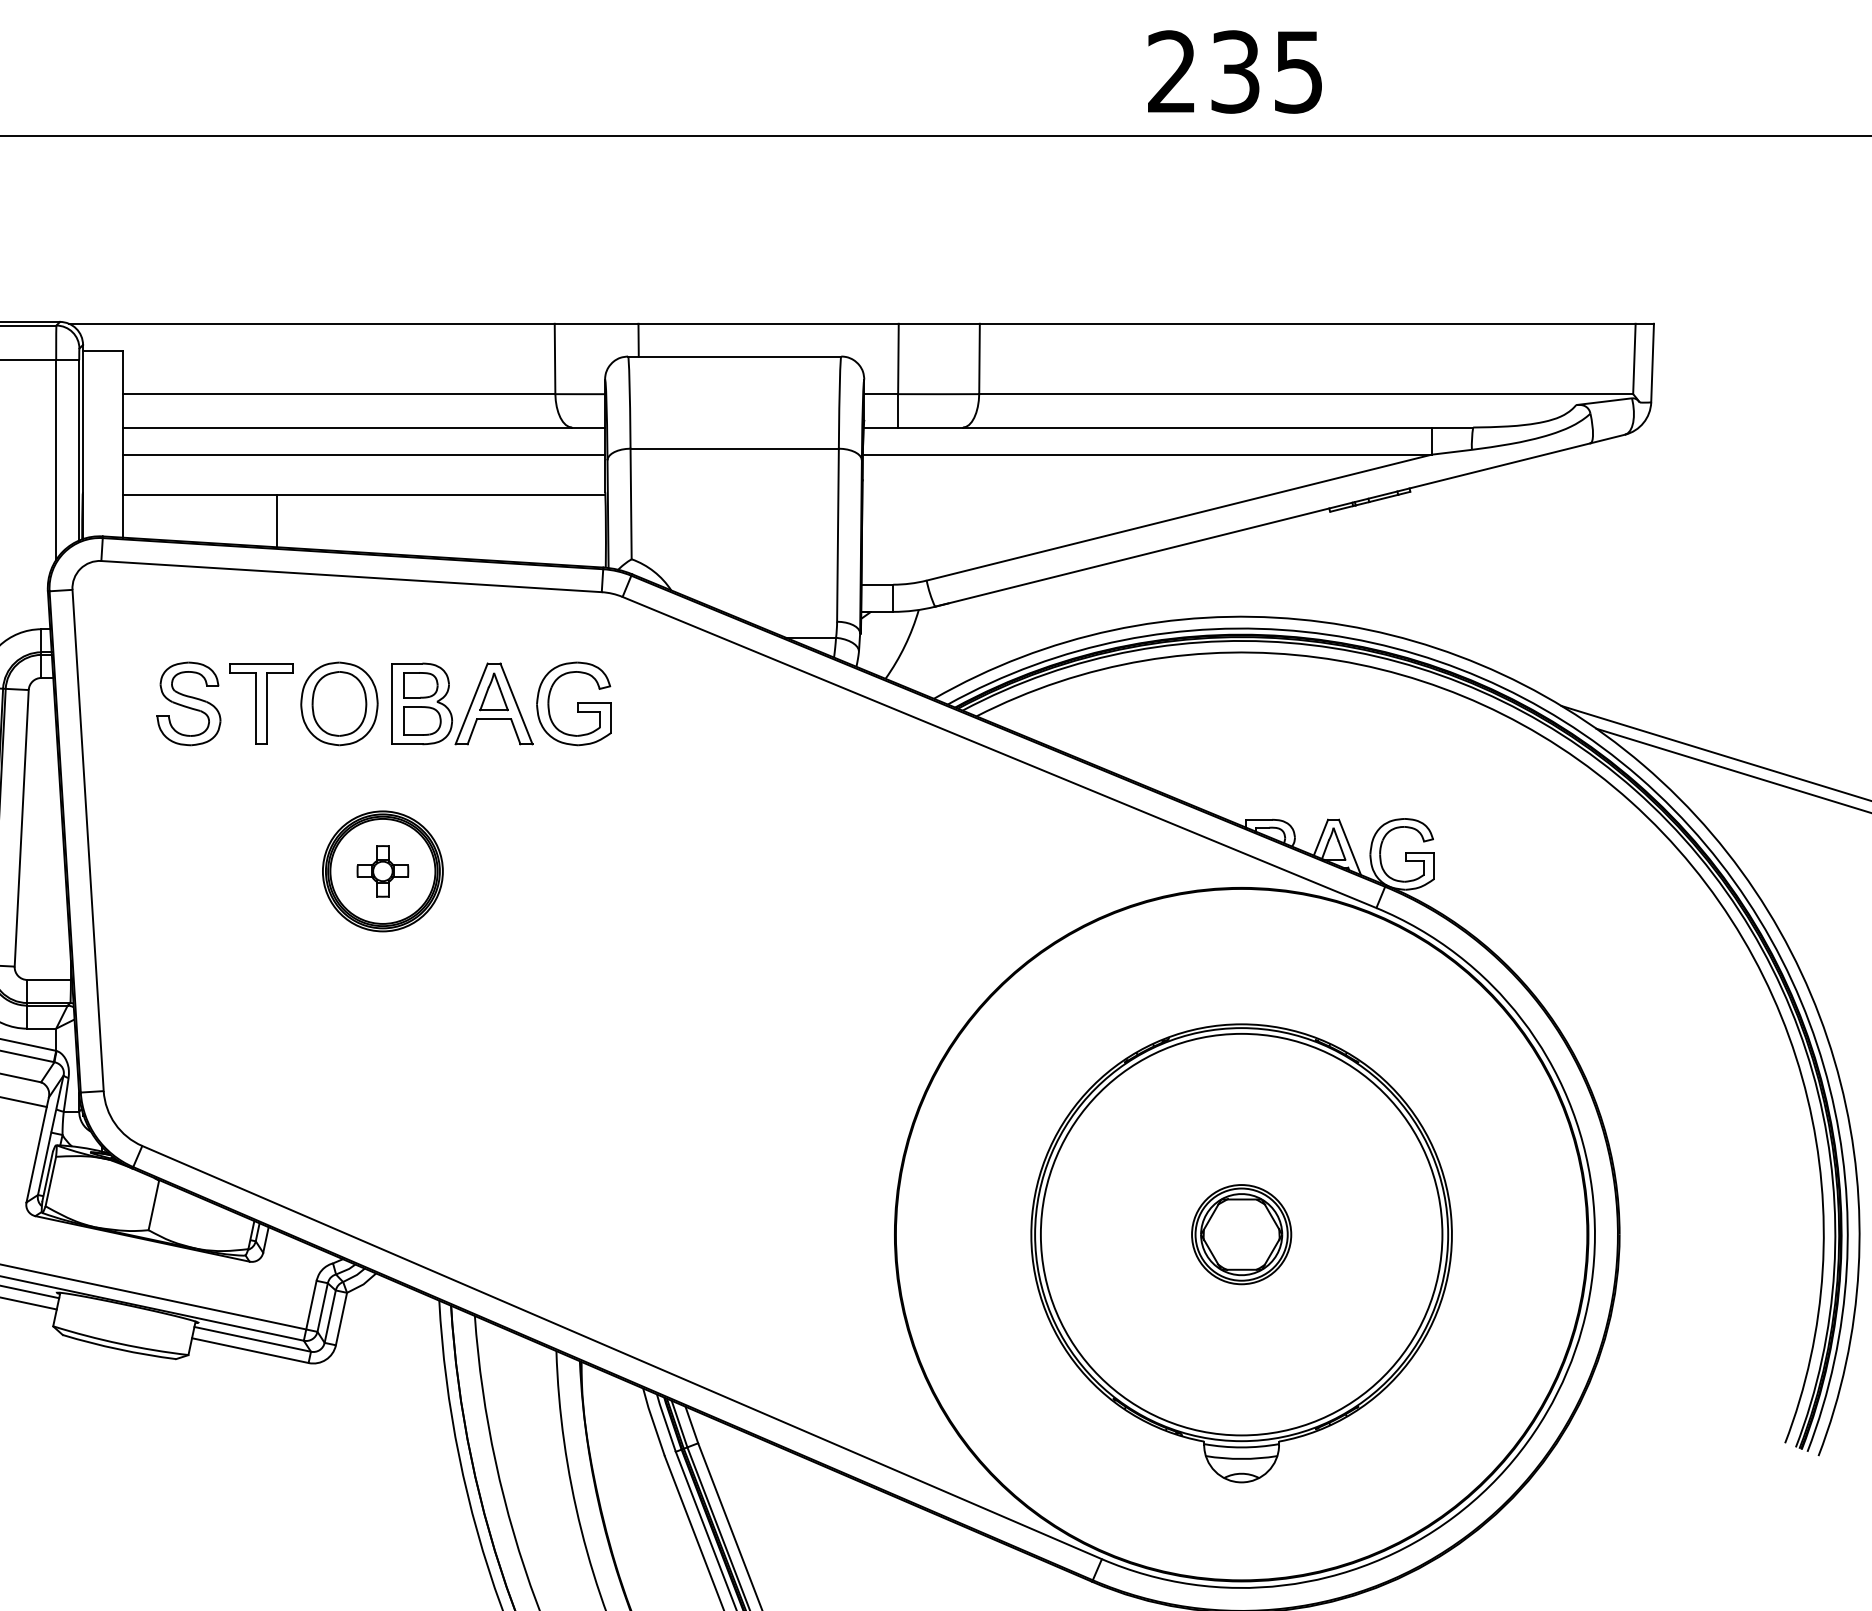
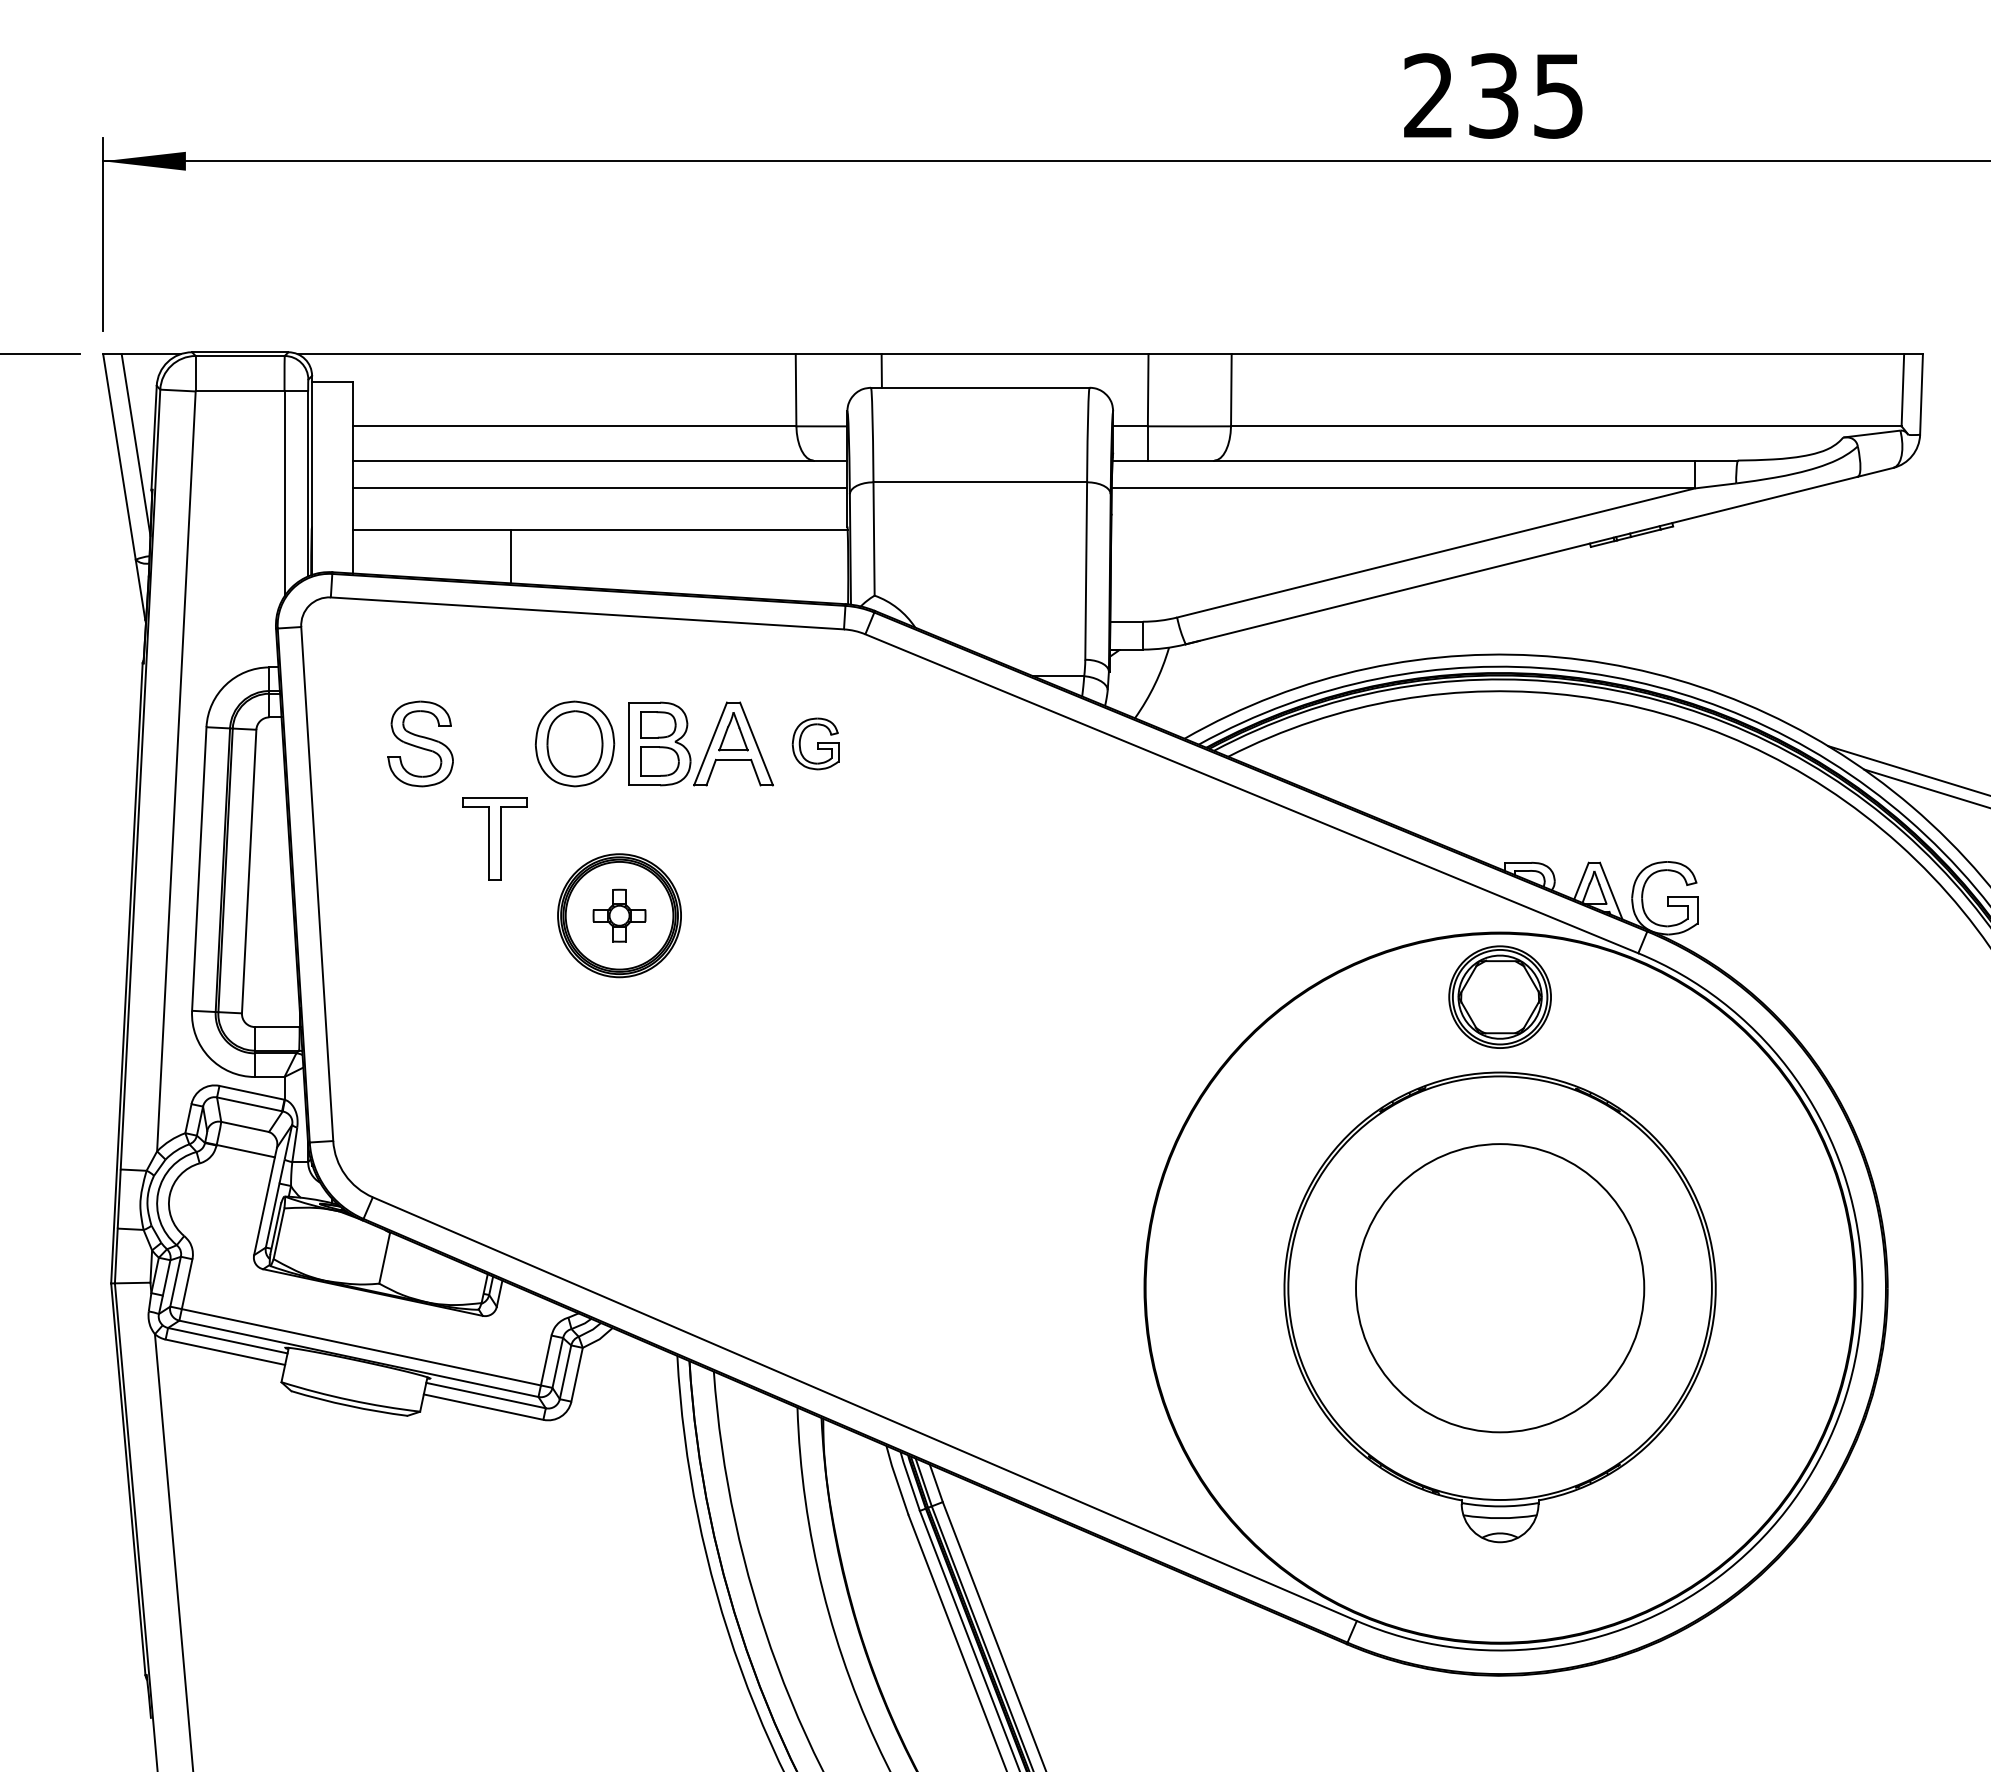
part: (260, 703) -> (494, 838), moved
part: (573, 703) -> (815, 743), size x0.6
part: (1241, 1233) -> (1499, 996), moved
circle: (1242, 1234) -> (1500, 1288), size x0.7

